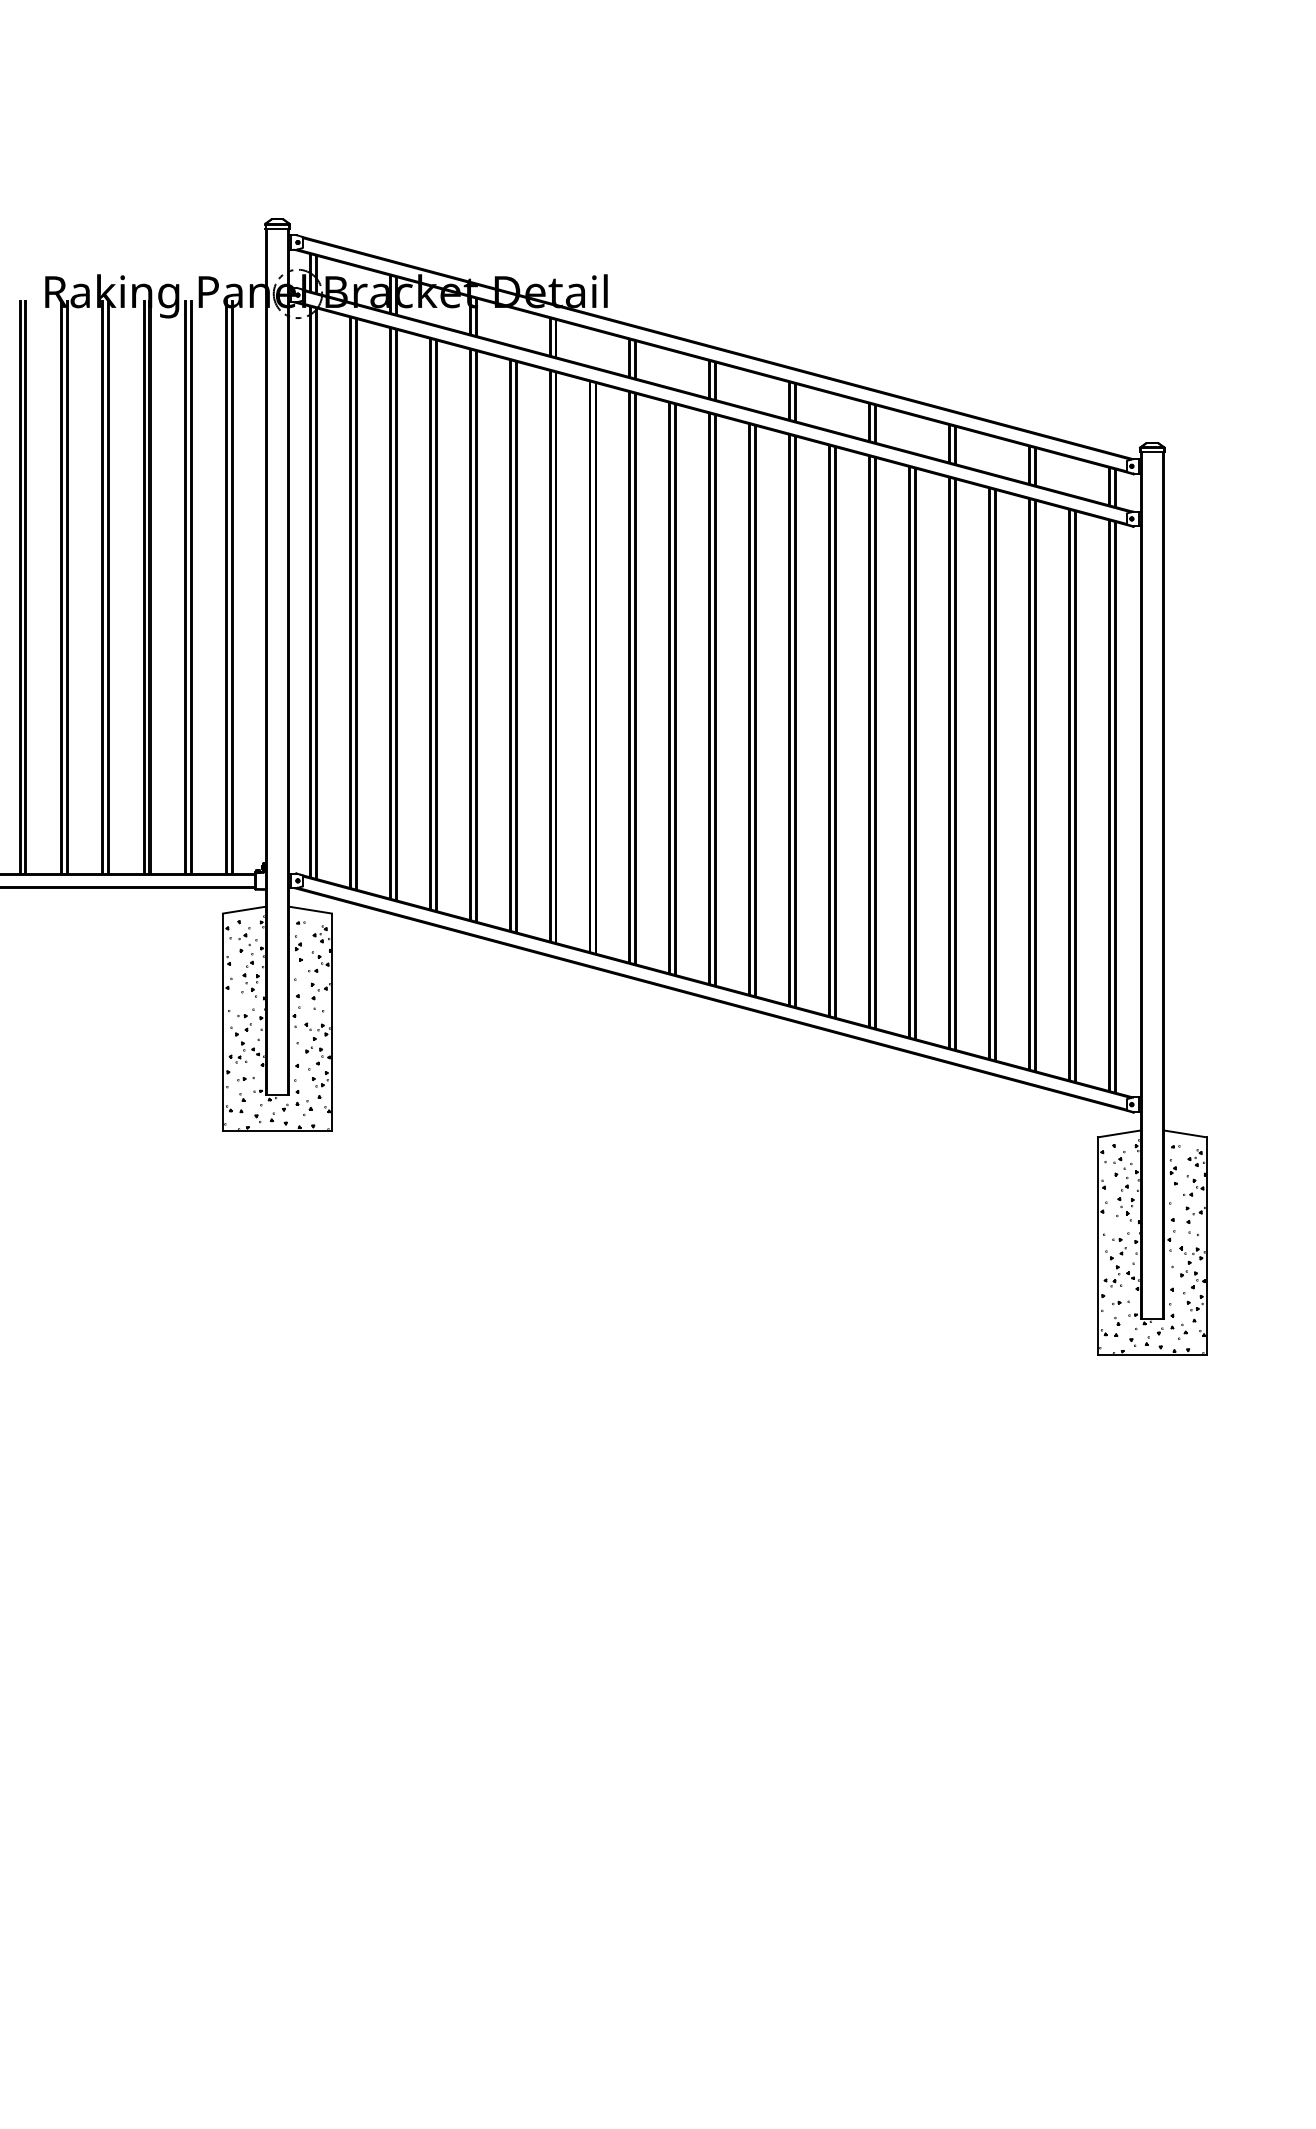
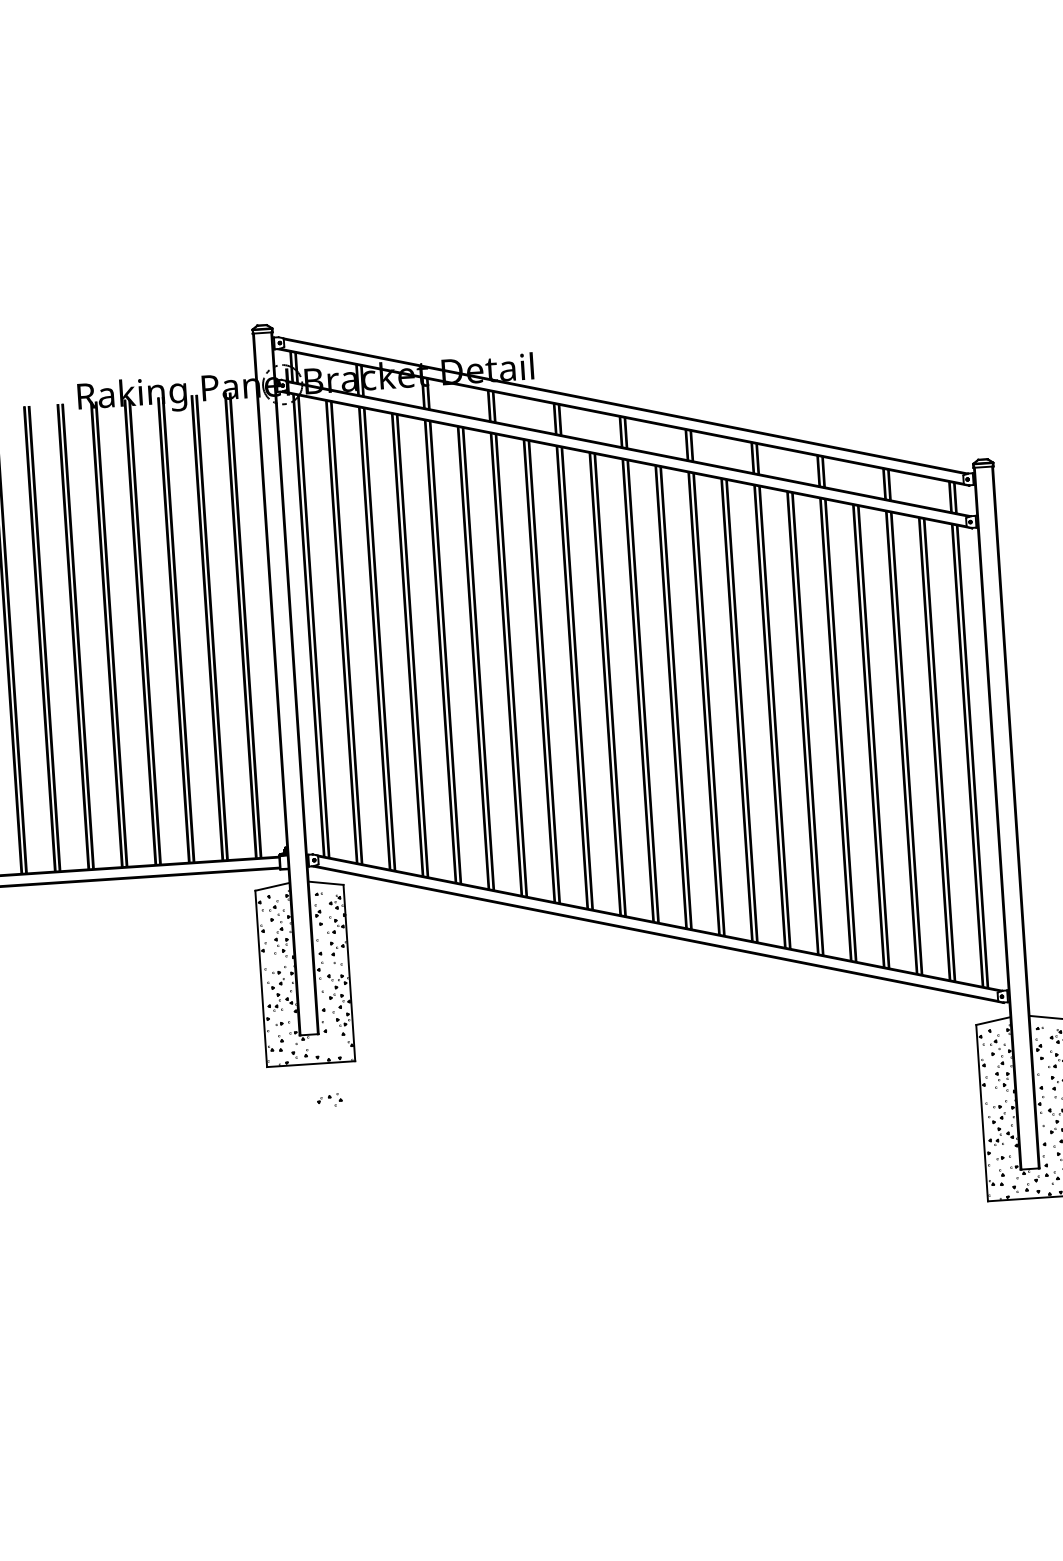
part: (297, 1108) -> (329, 1100), moved

